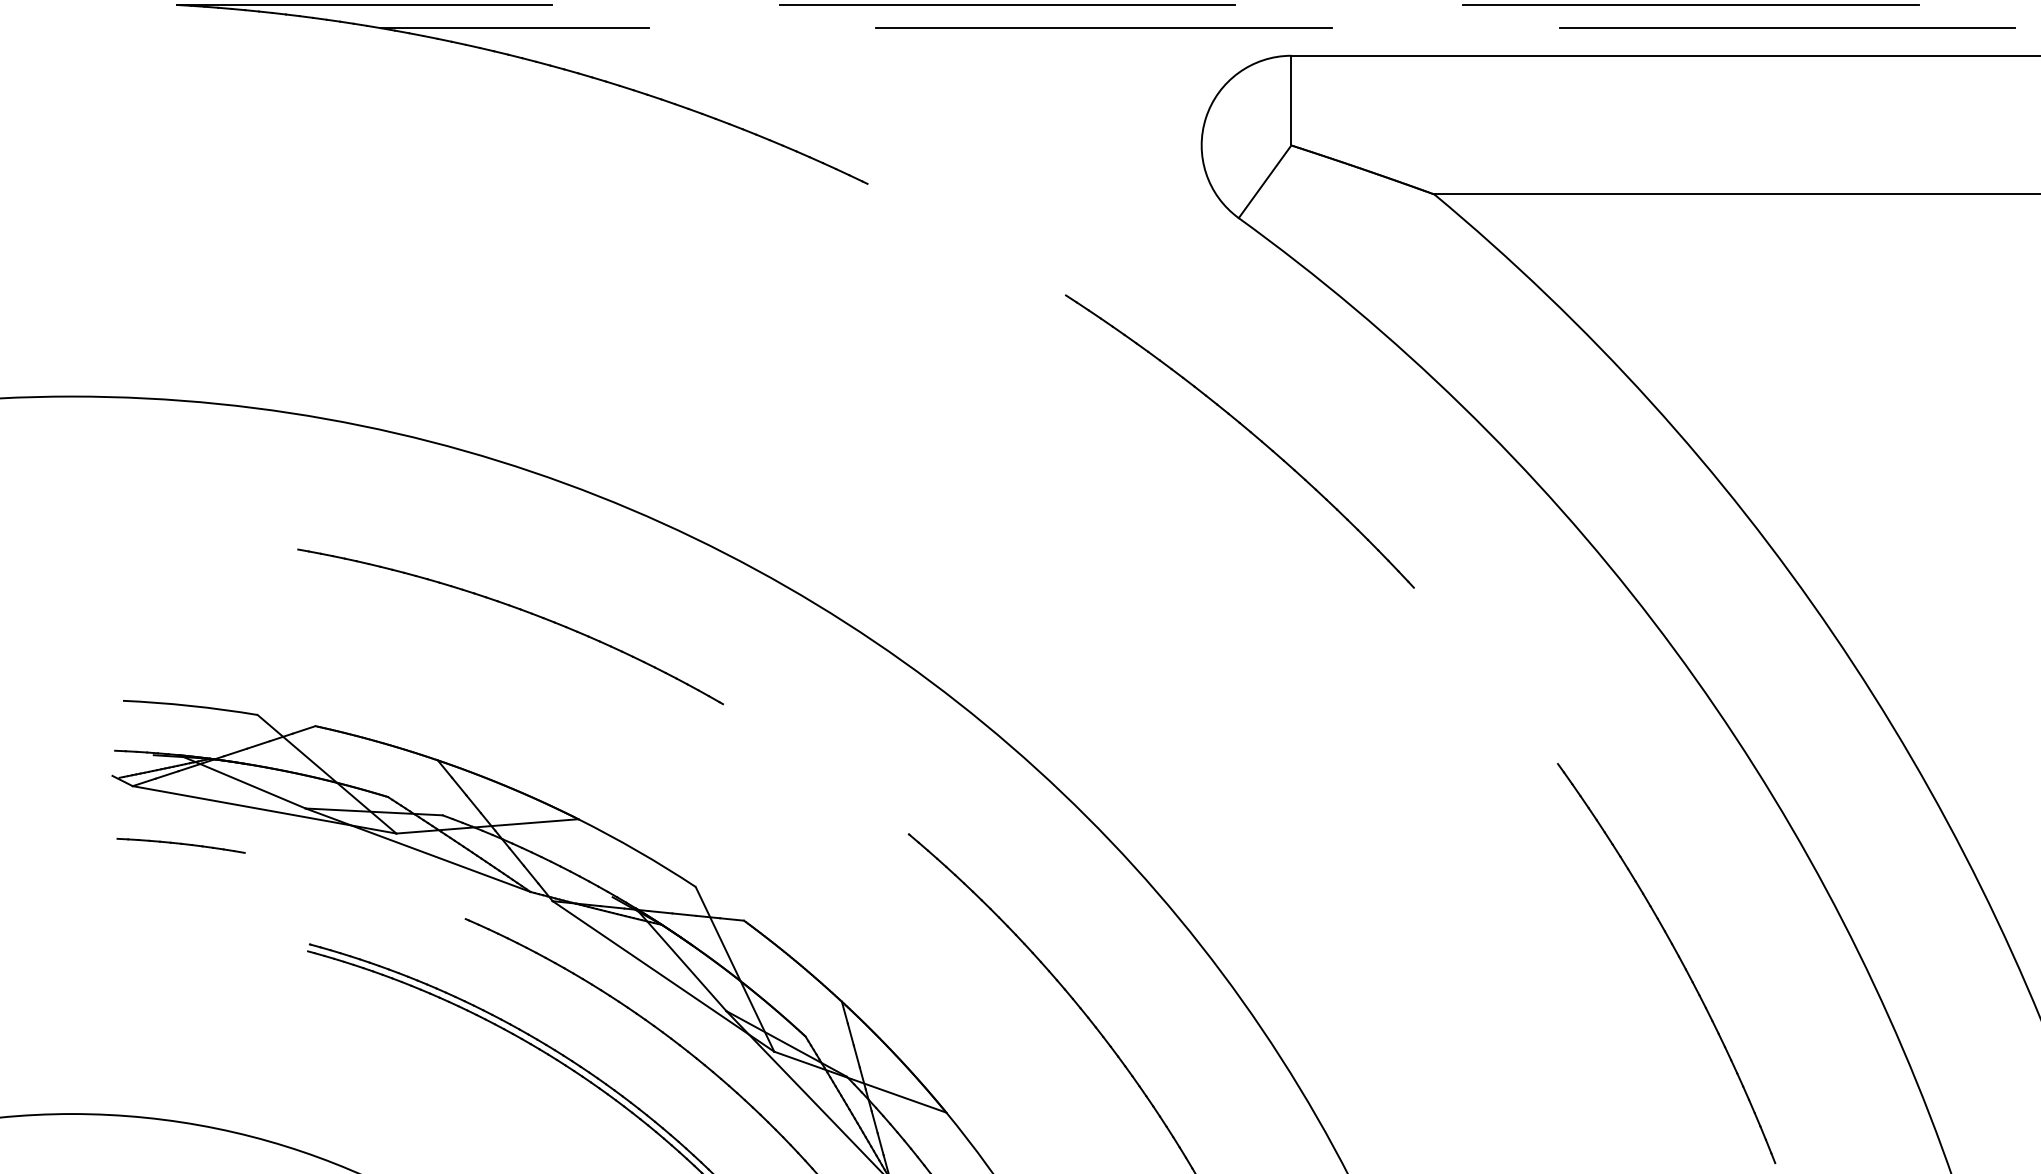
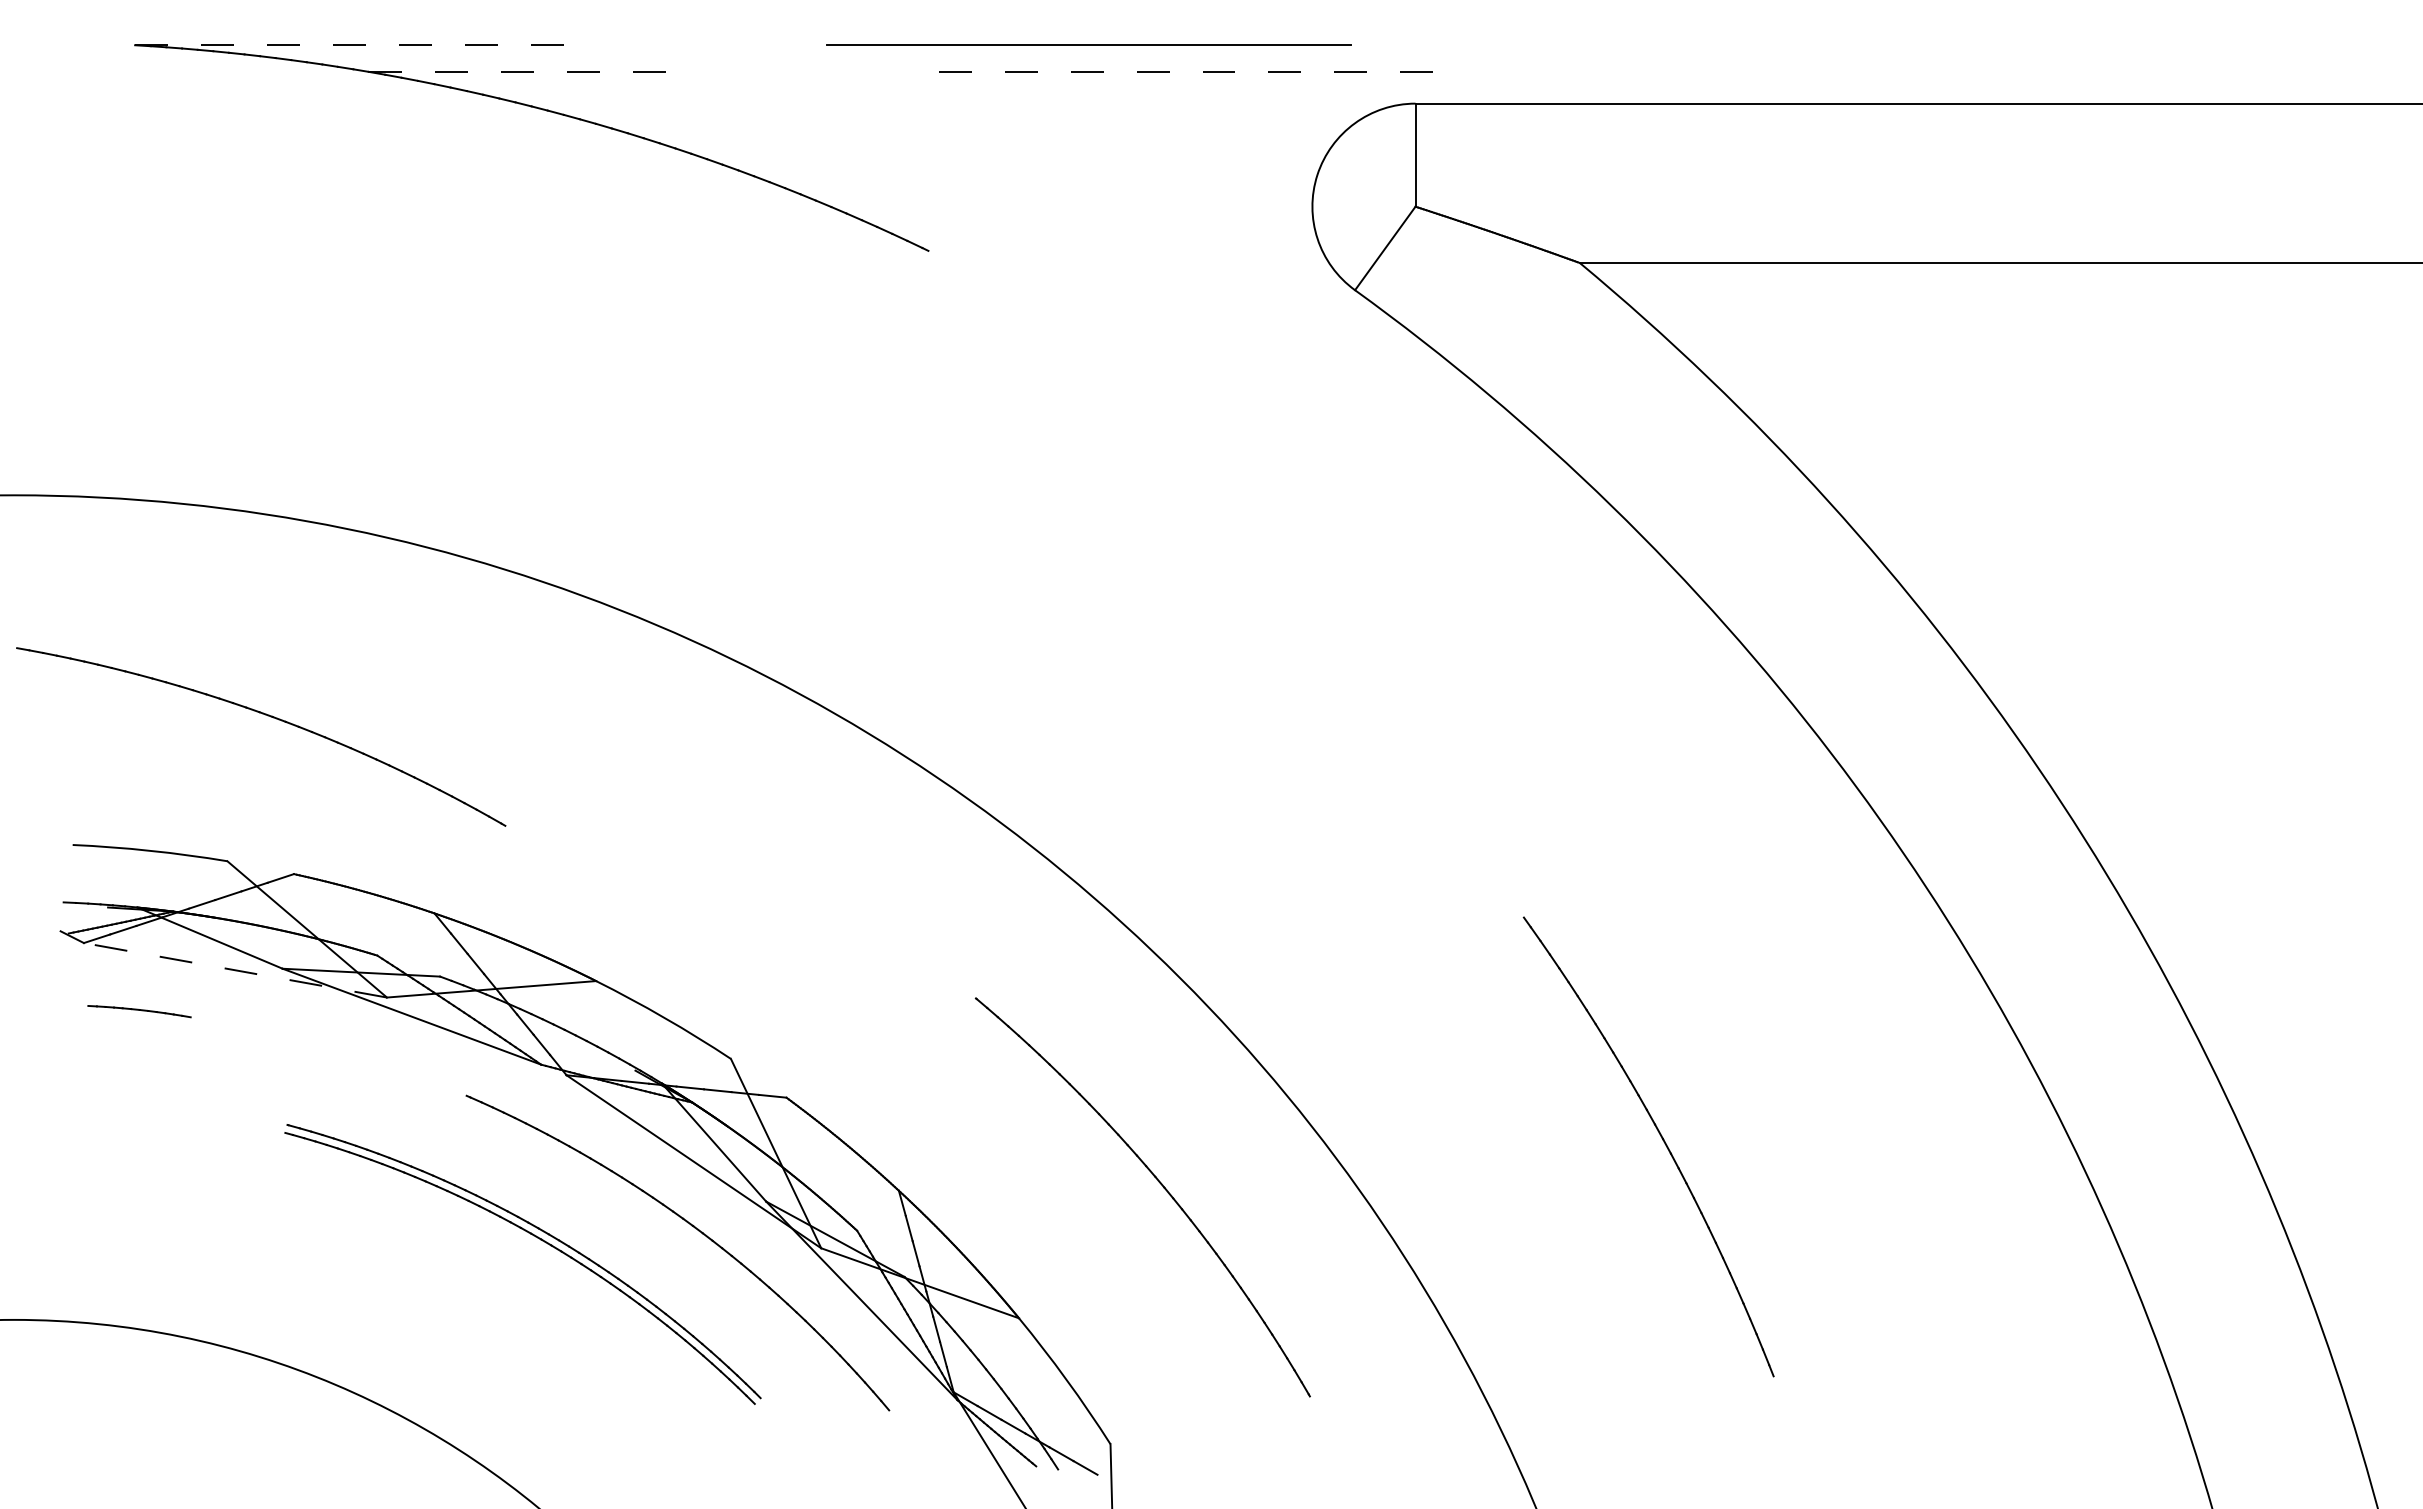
line: (364, 5) -> (350, 45), solid -> dashed
line: (1690, 5) -> (1874, 45), removed
line: (514, 27) -> (522, 71), solid -> dashed
line: (1104, 27) -> (1200, 71), solid -> dashed
line: (1787, 27) -> (1985, 71), removed
part: (1249, 432) -> (1367, 536), removed
part: (518, 609) -> (270, 717), moved
line: (264, 810) -> (235, 970), solid -> dashed
part: (181, 845) -> (139, 1011), size x0.7
part: (1678, 957) -> (1662, 1140), moved

